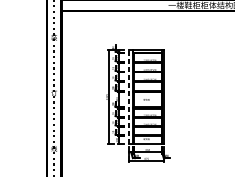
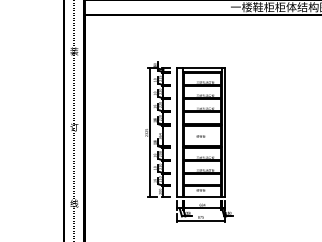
line: (128, 96) -> (176, 132), dashed -> solid

